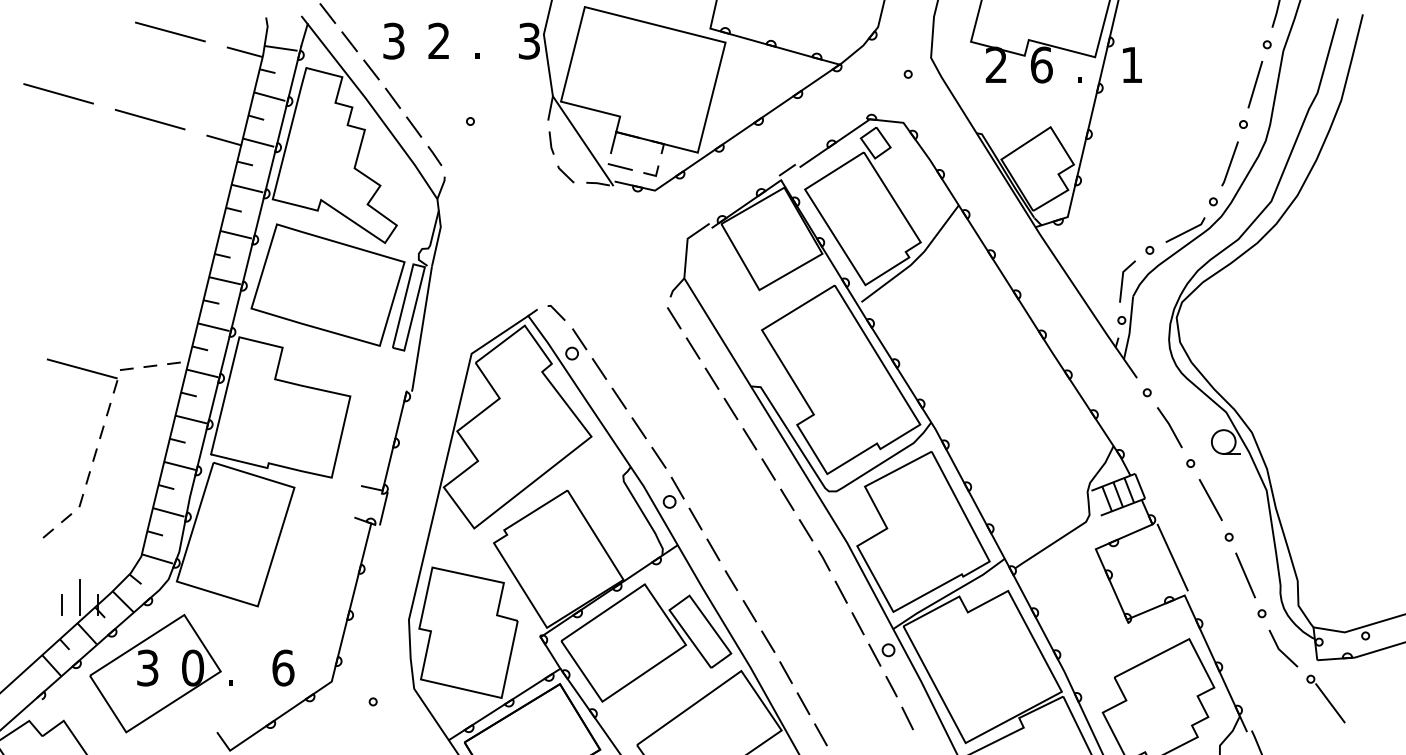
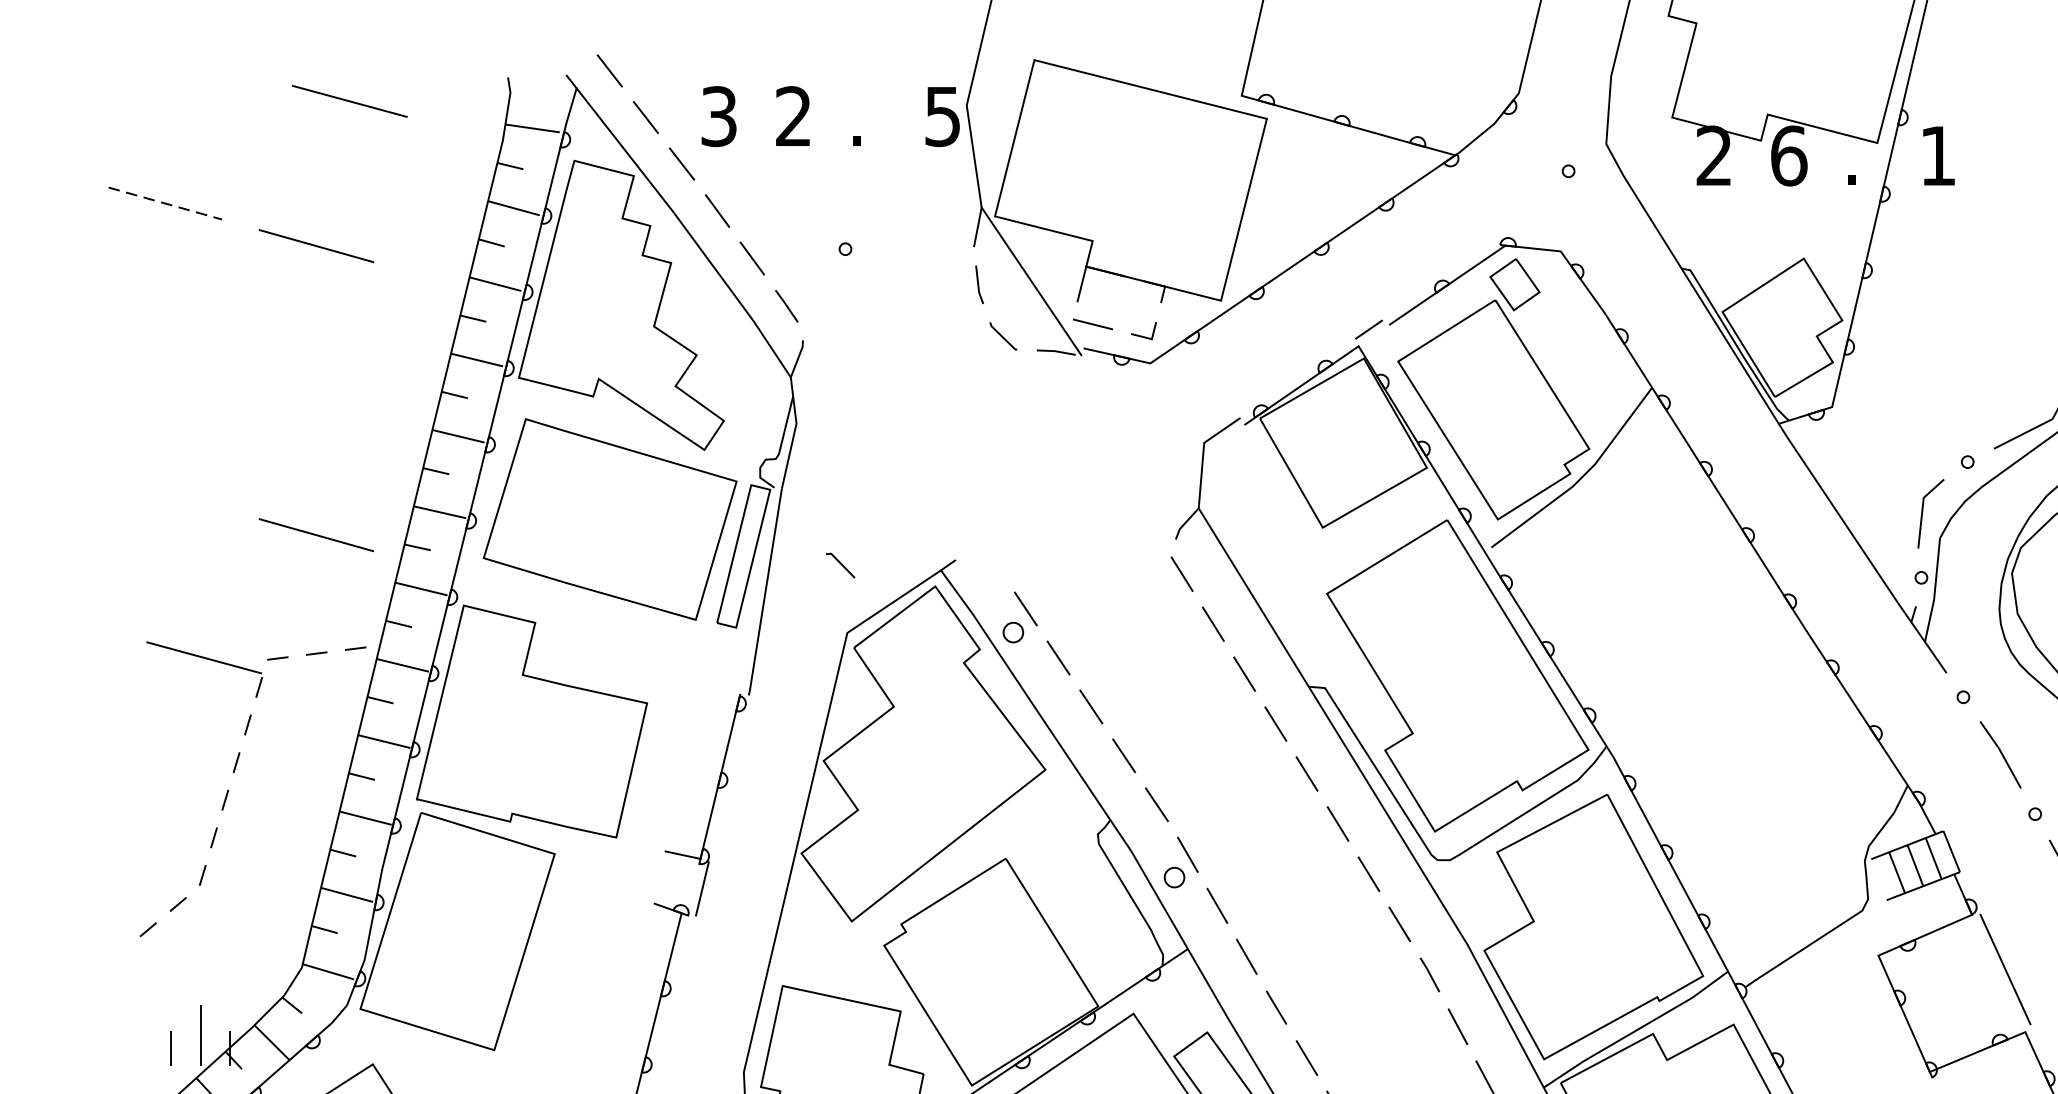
text: (529, 40) -> (942, 115), 3 -> 5
line: (244, 51) -> (472, 133), removed
line: (58, 93) -> (164, 202), solid -> dashed
line: (224, 140) -> (439, 280), removed
line: (149, 294) -> (315, 534), added
line: (556, 312) -> (840, 564), moved

